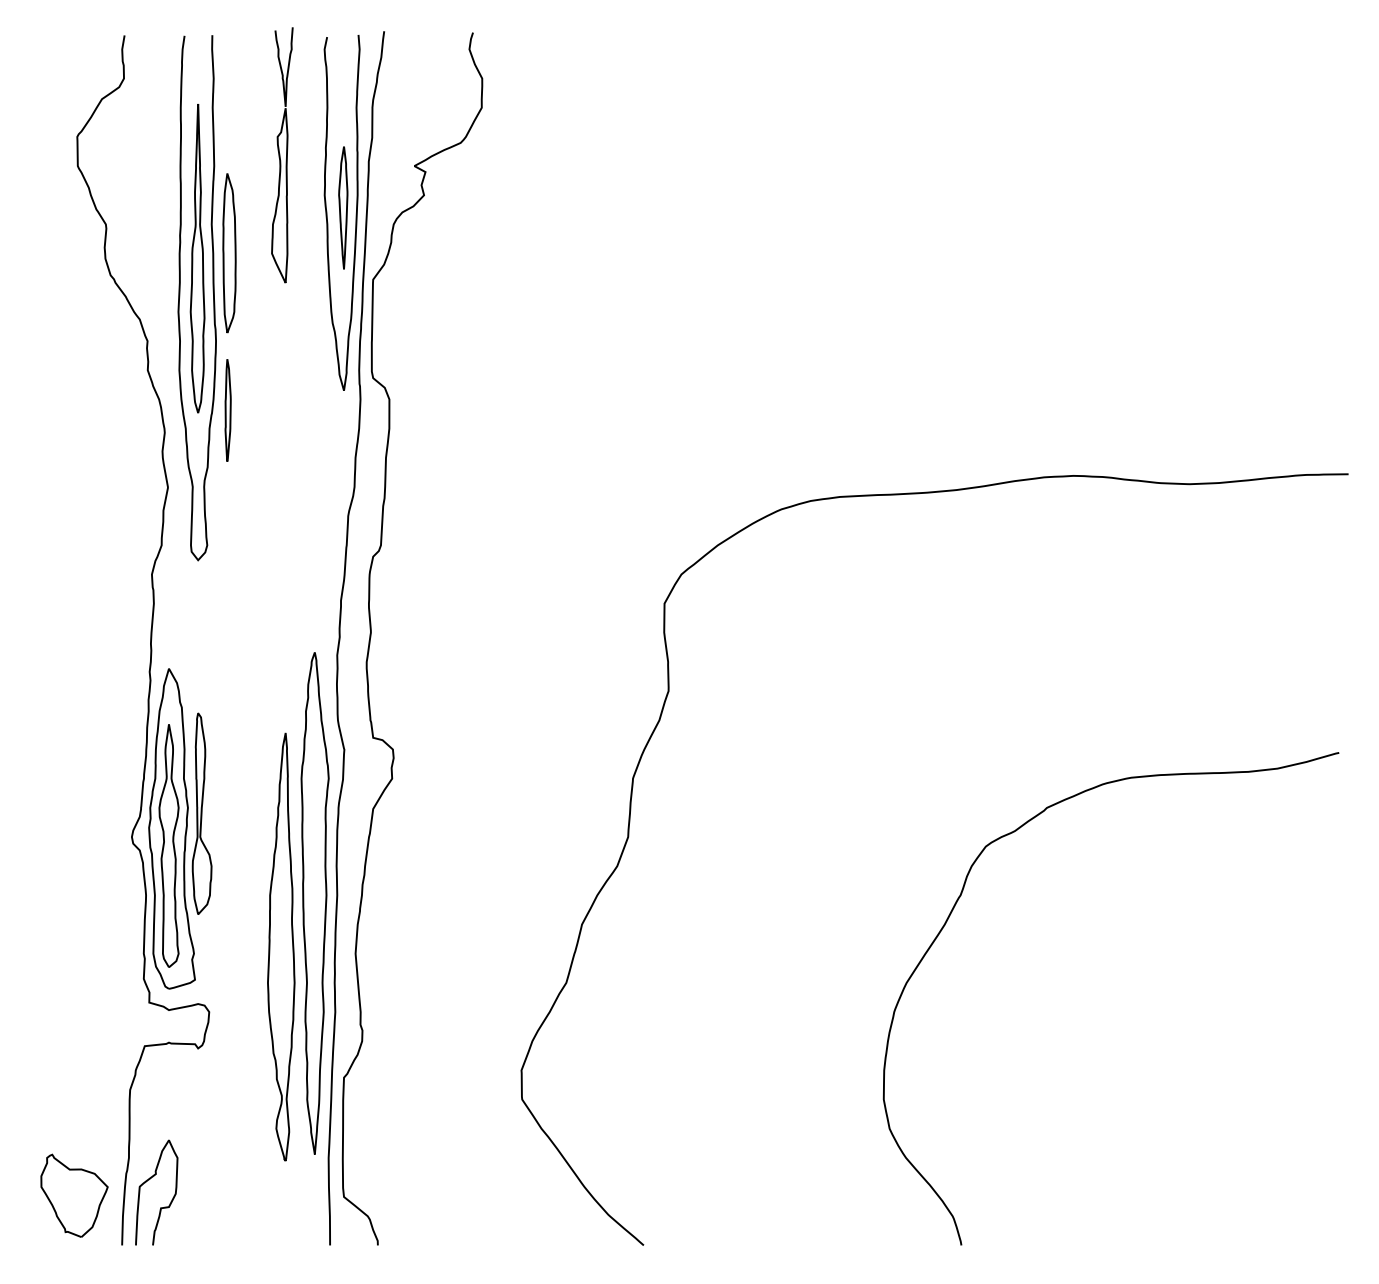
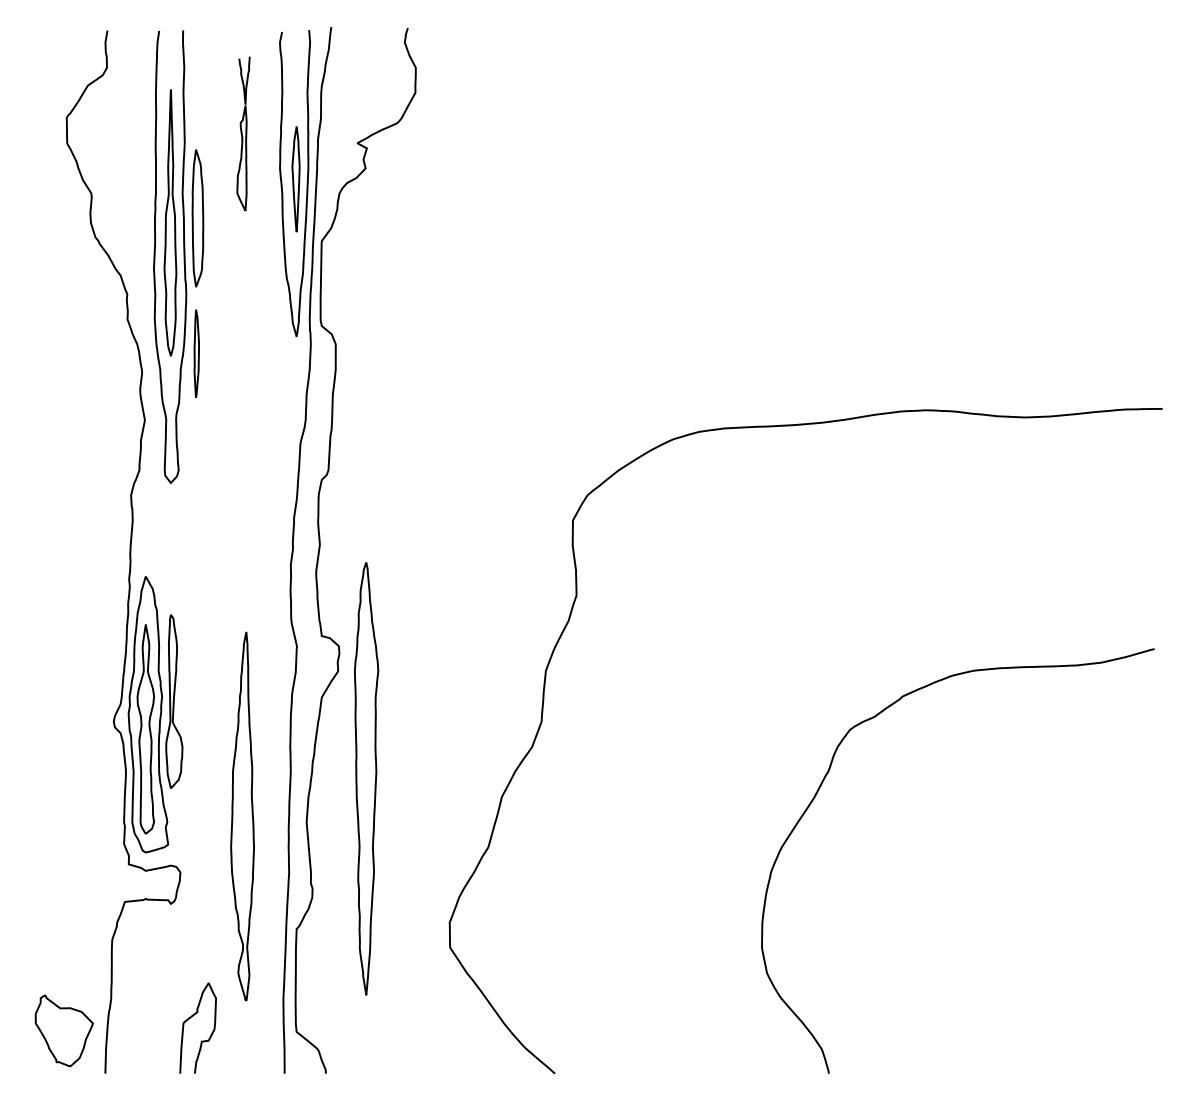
part: (282, 155) -> (243, 134), size x0.7
part: (314, 903) -> (366, 778), moved
curve: (149, 1180) -> (191, 1017), moved

